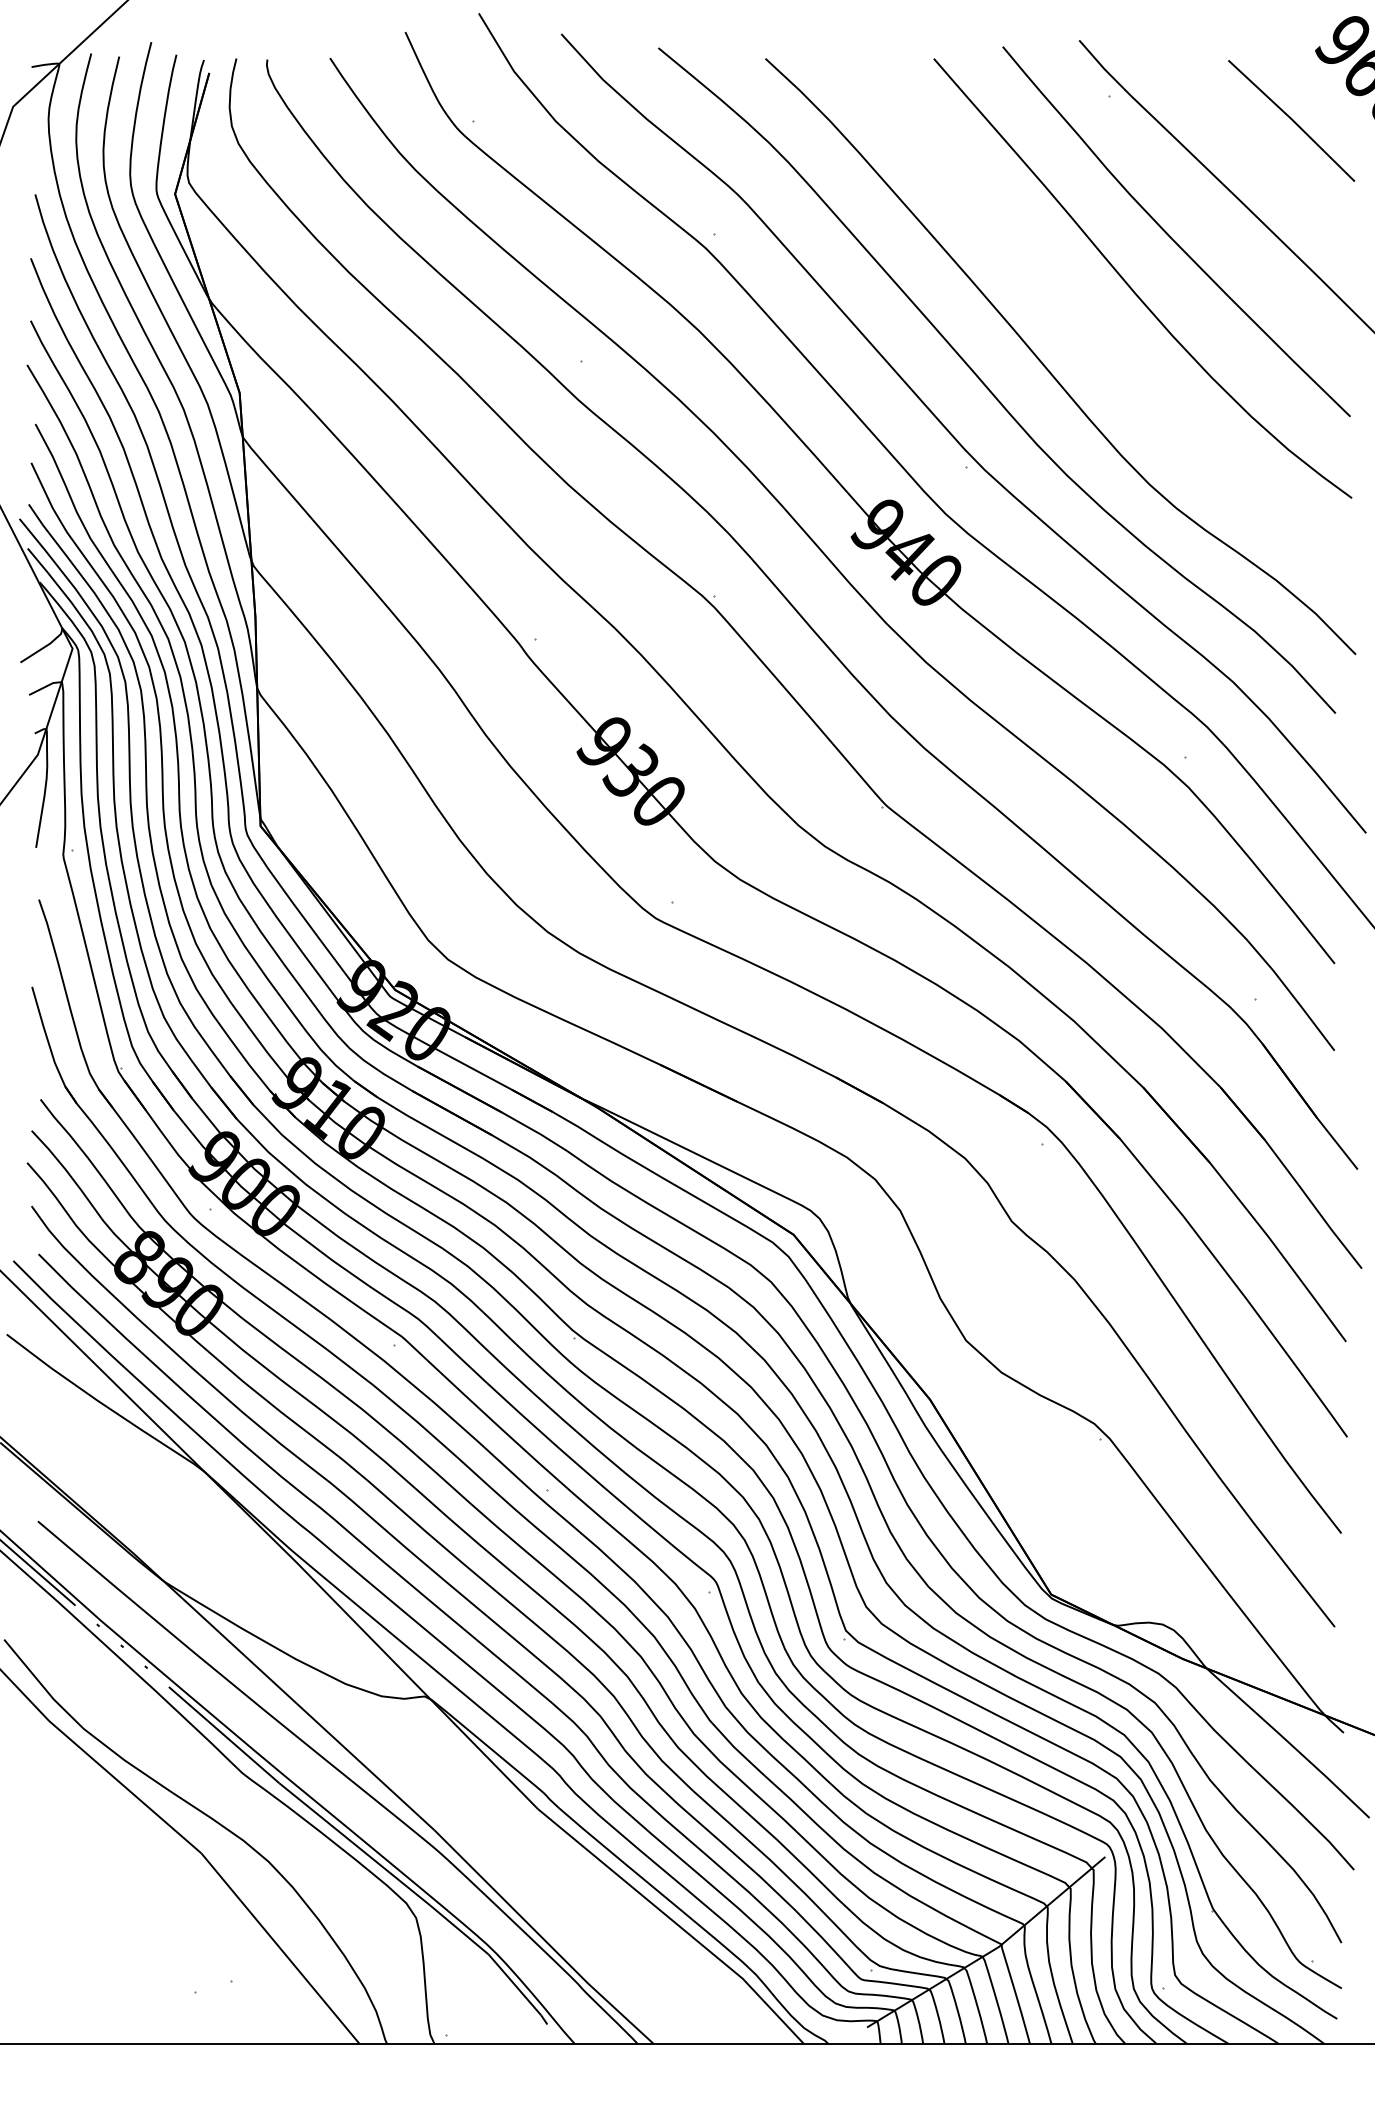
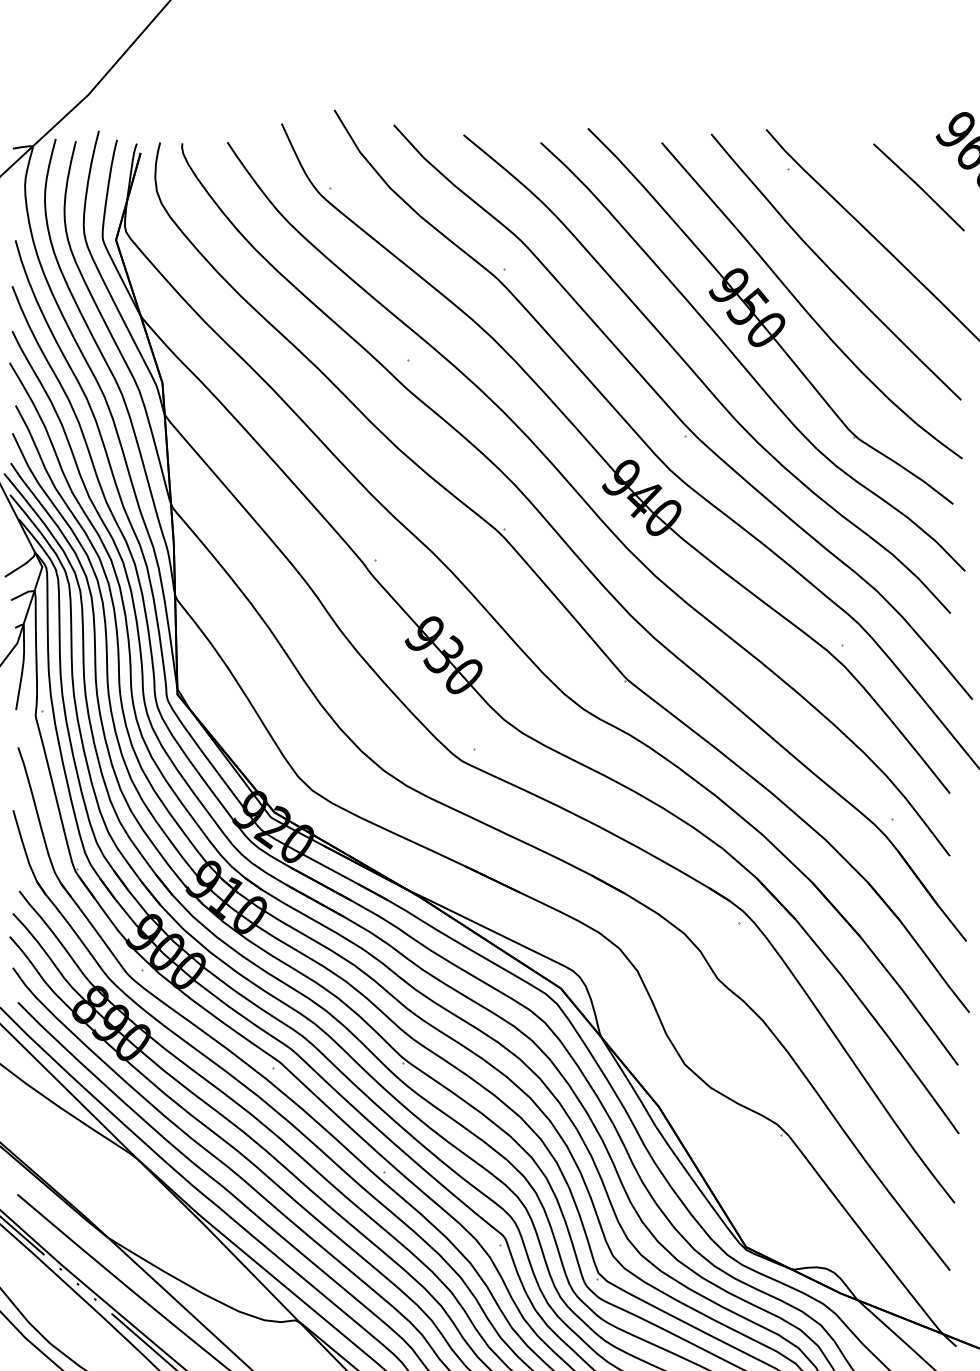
part: (1084, 299) -> (770, 315), added

